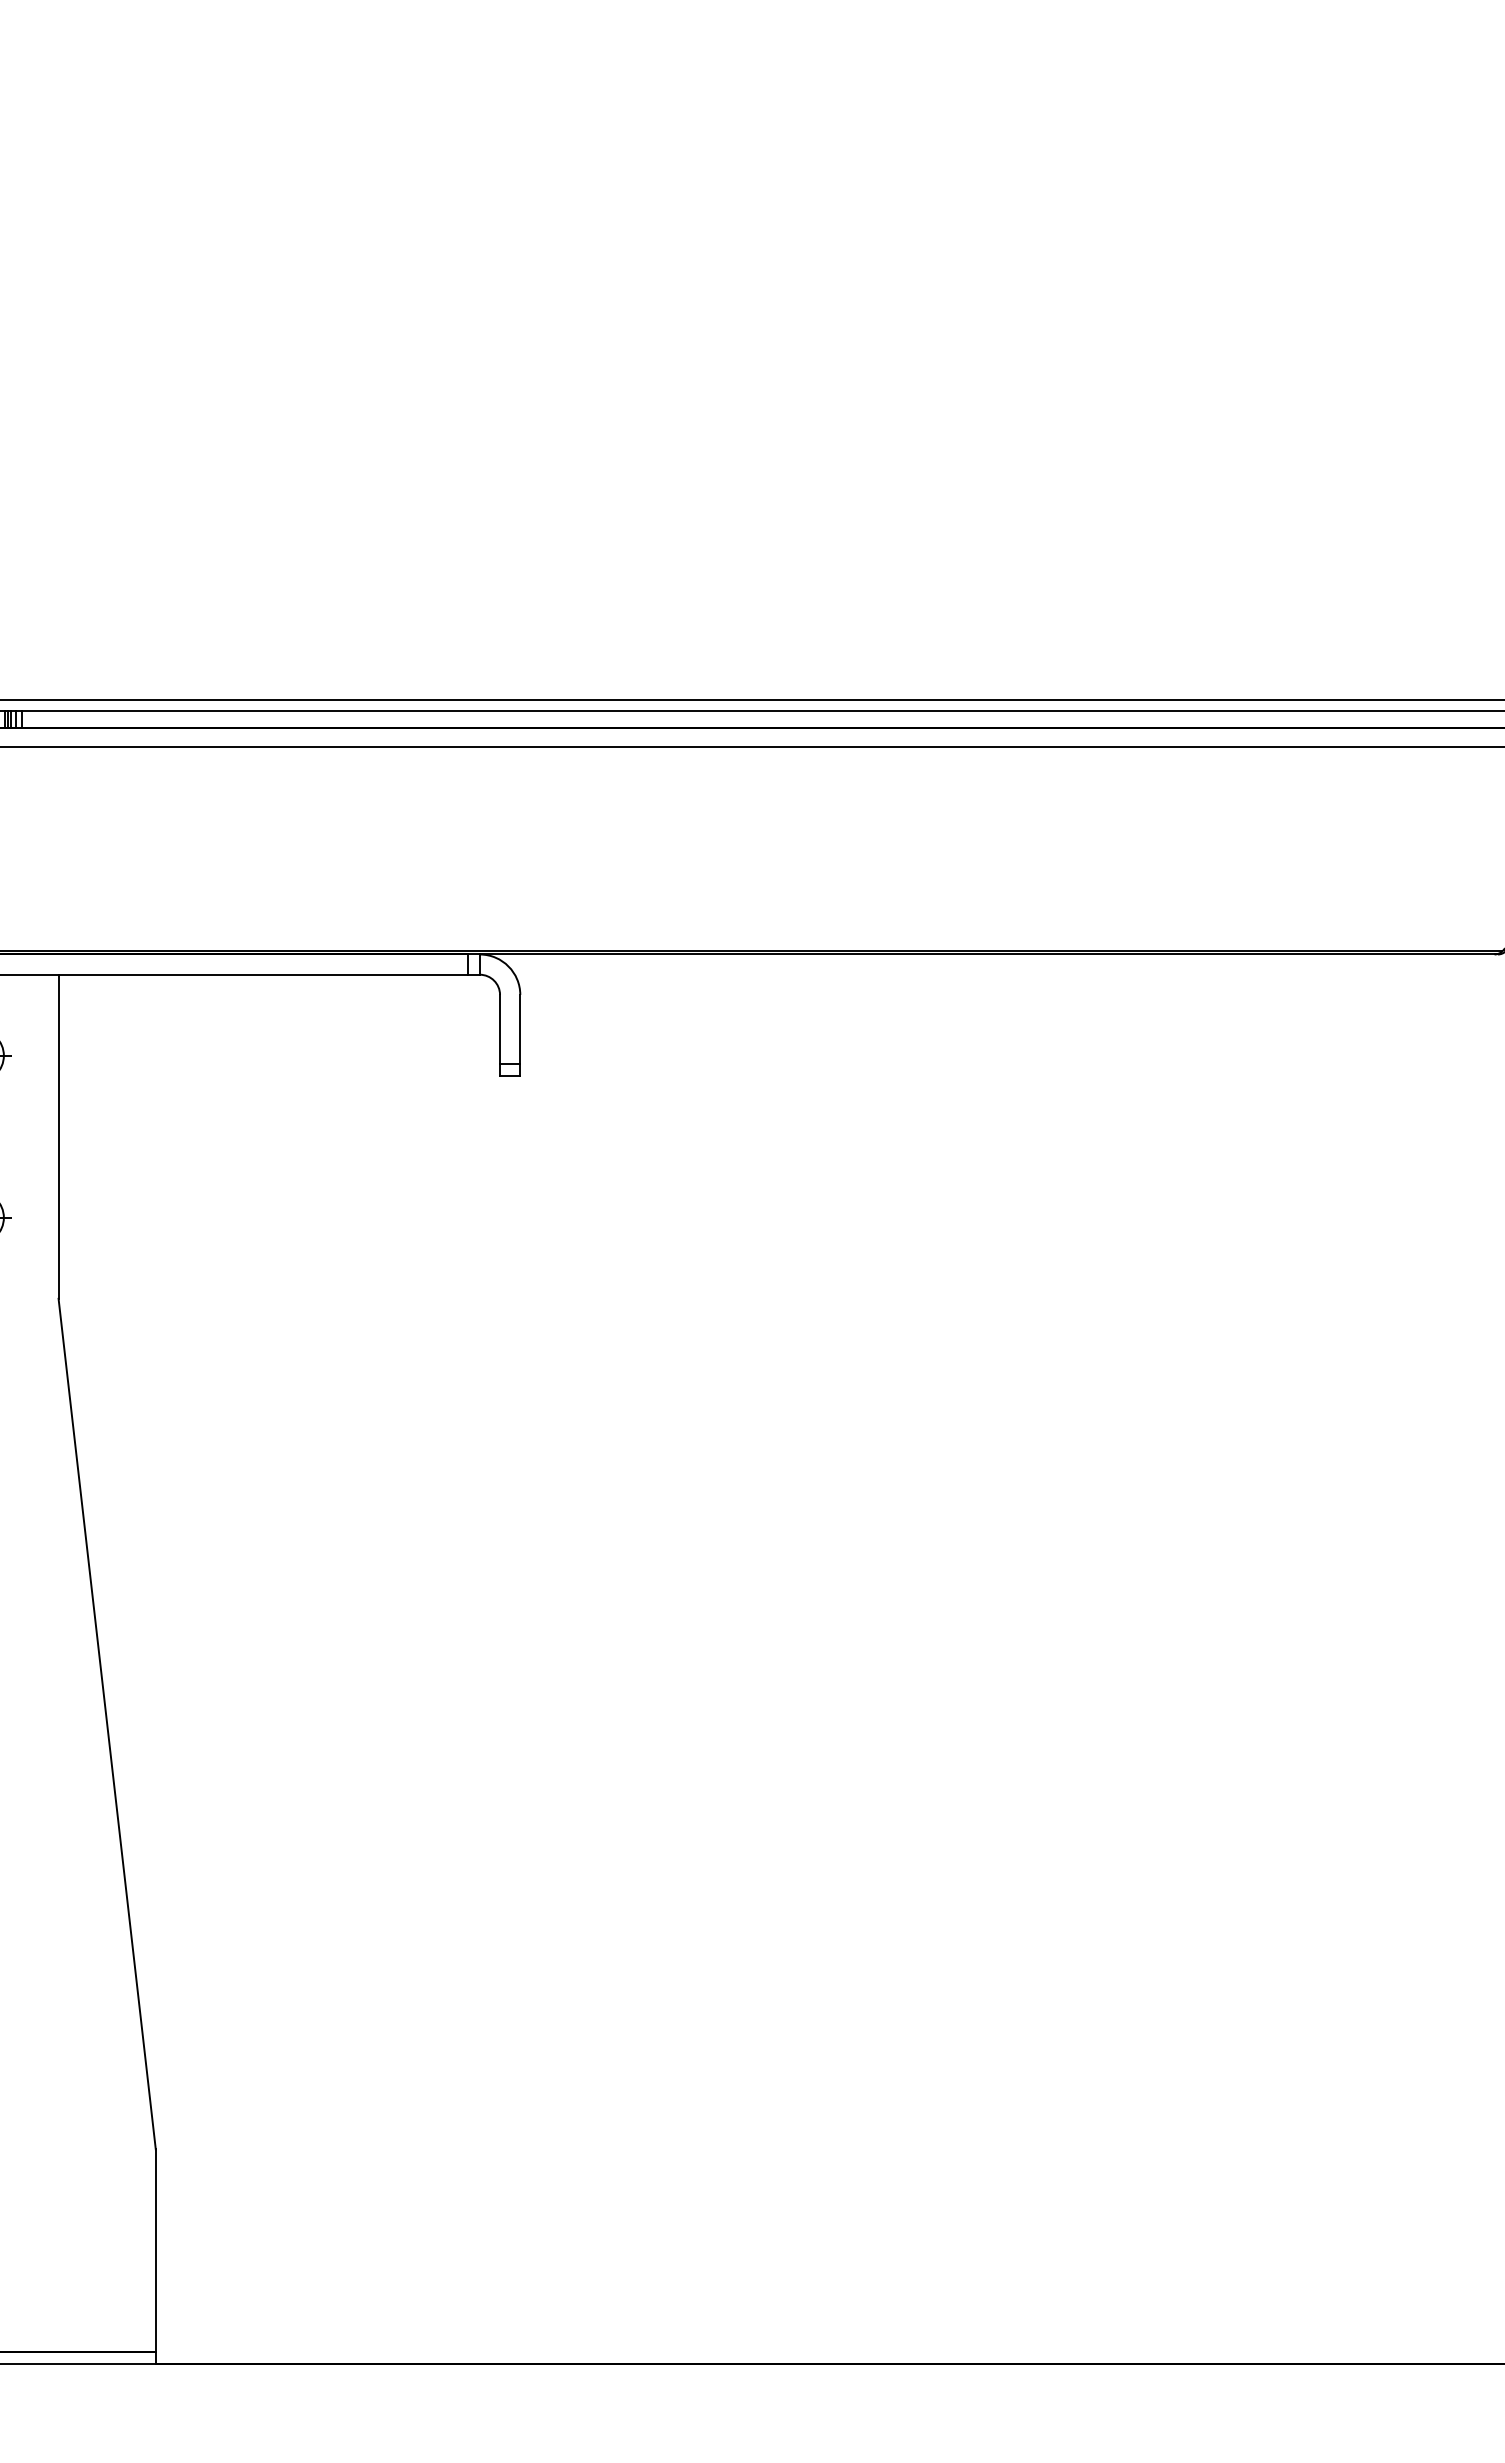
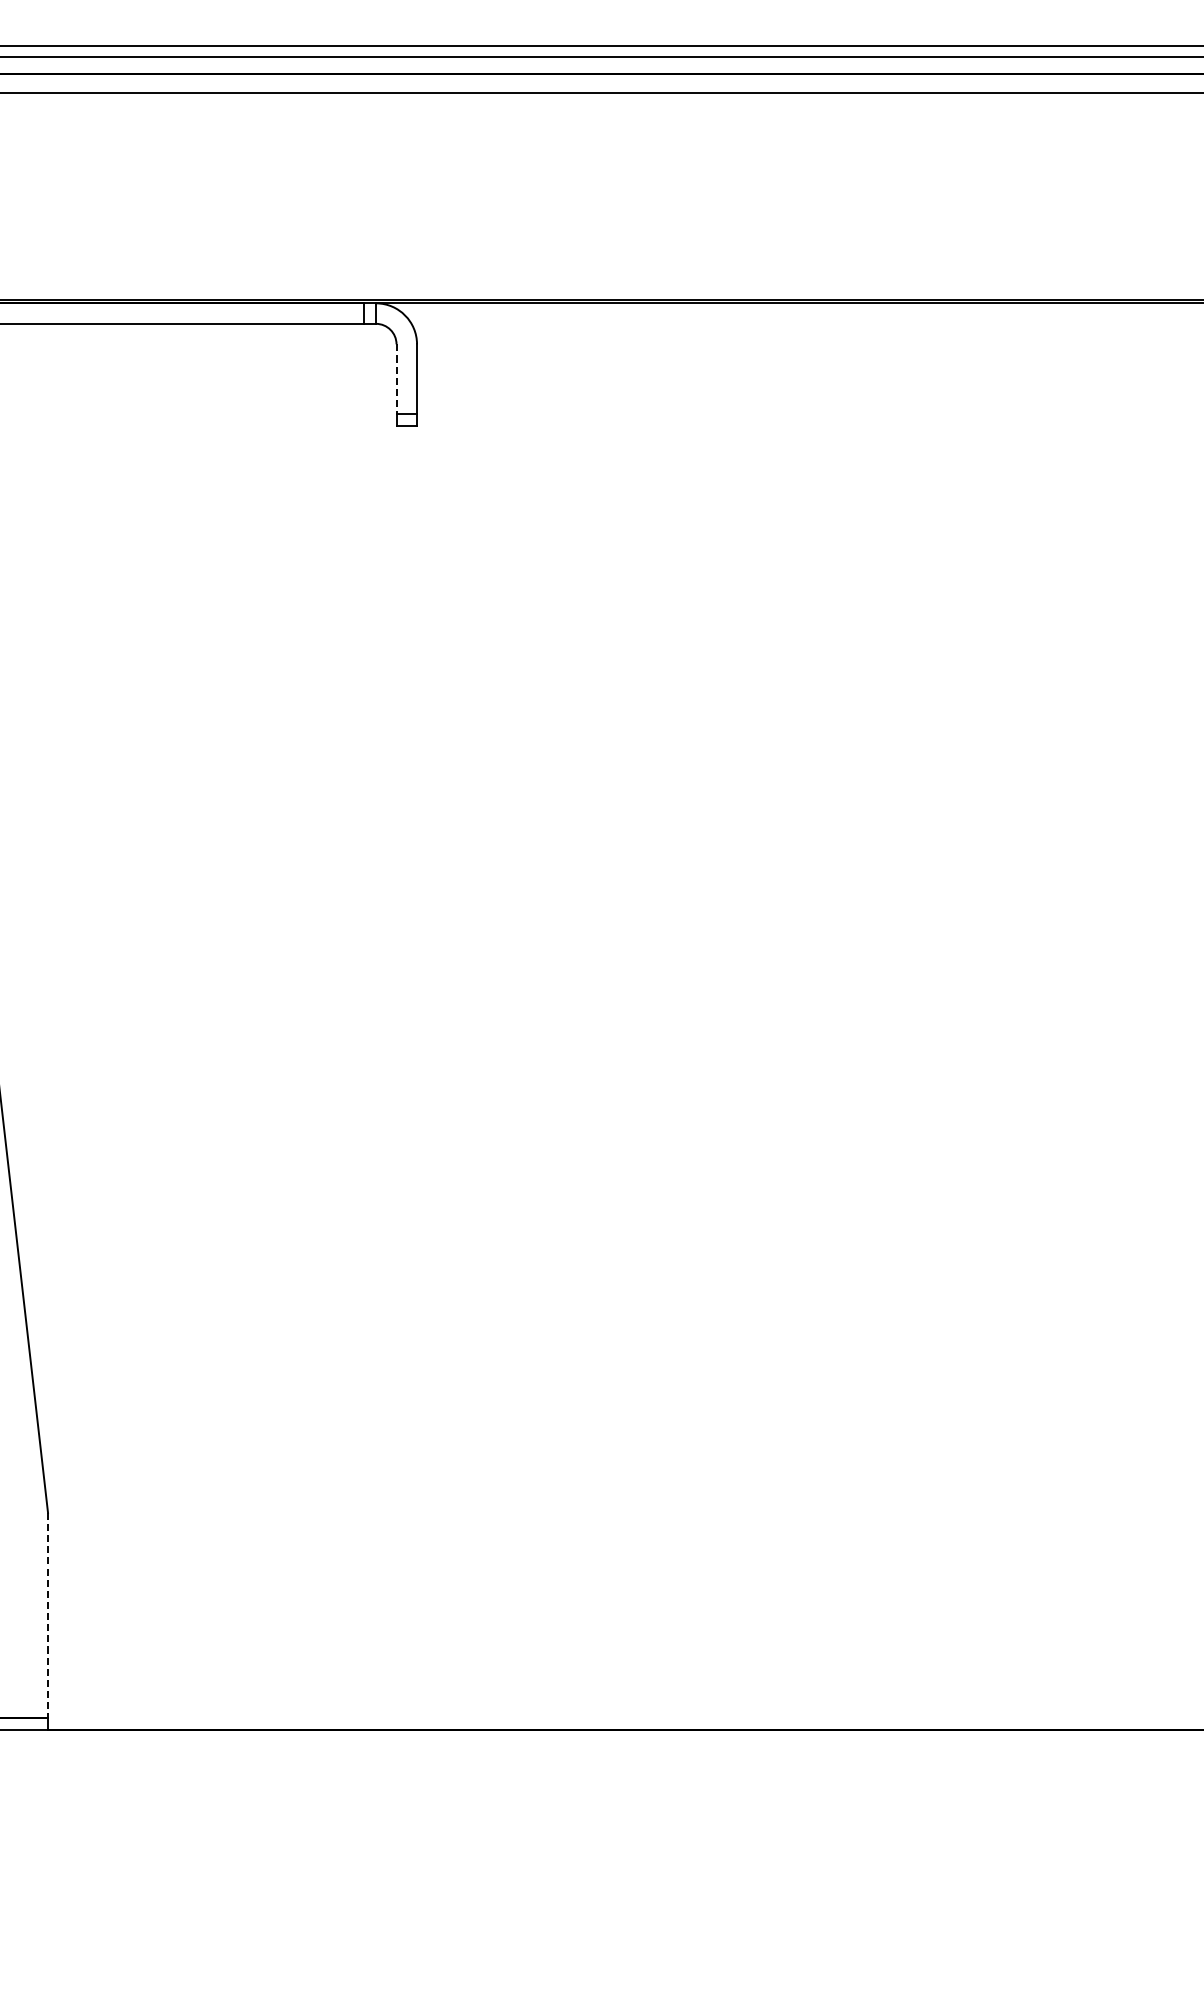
line: (500, 1029) -> (396, 379), solid -> dashed
line: (155, 2251) -> (47, 1616), solid -> dashed

